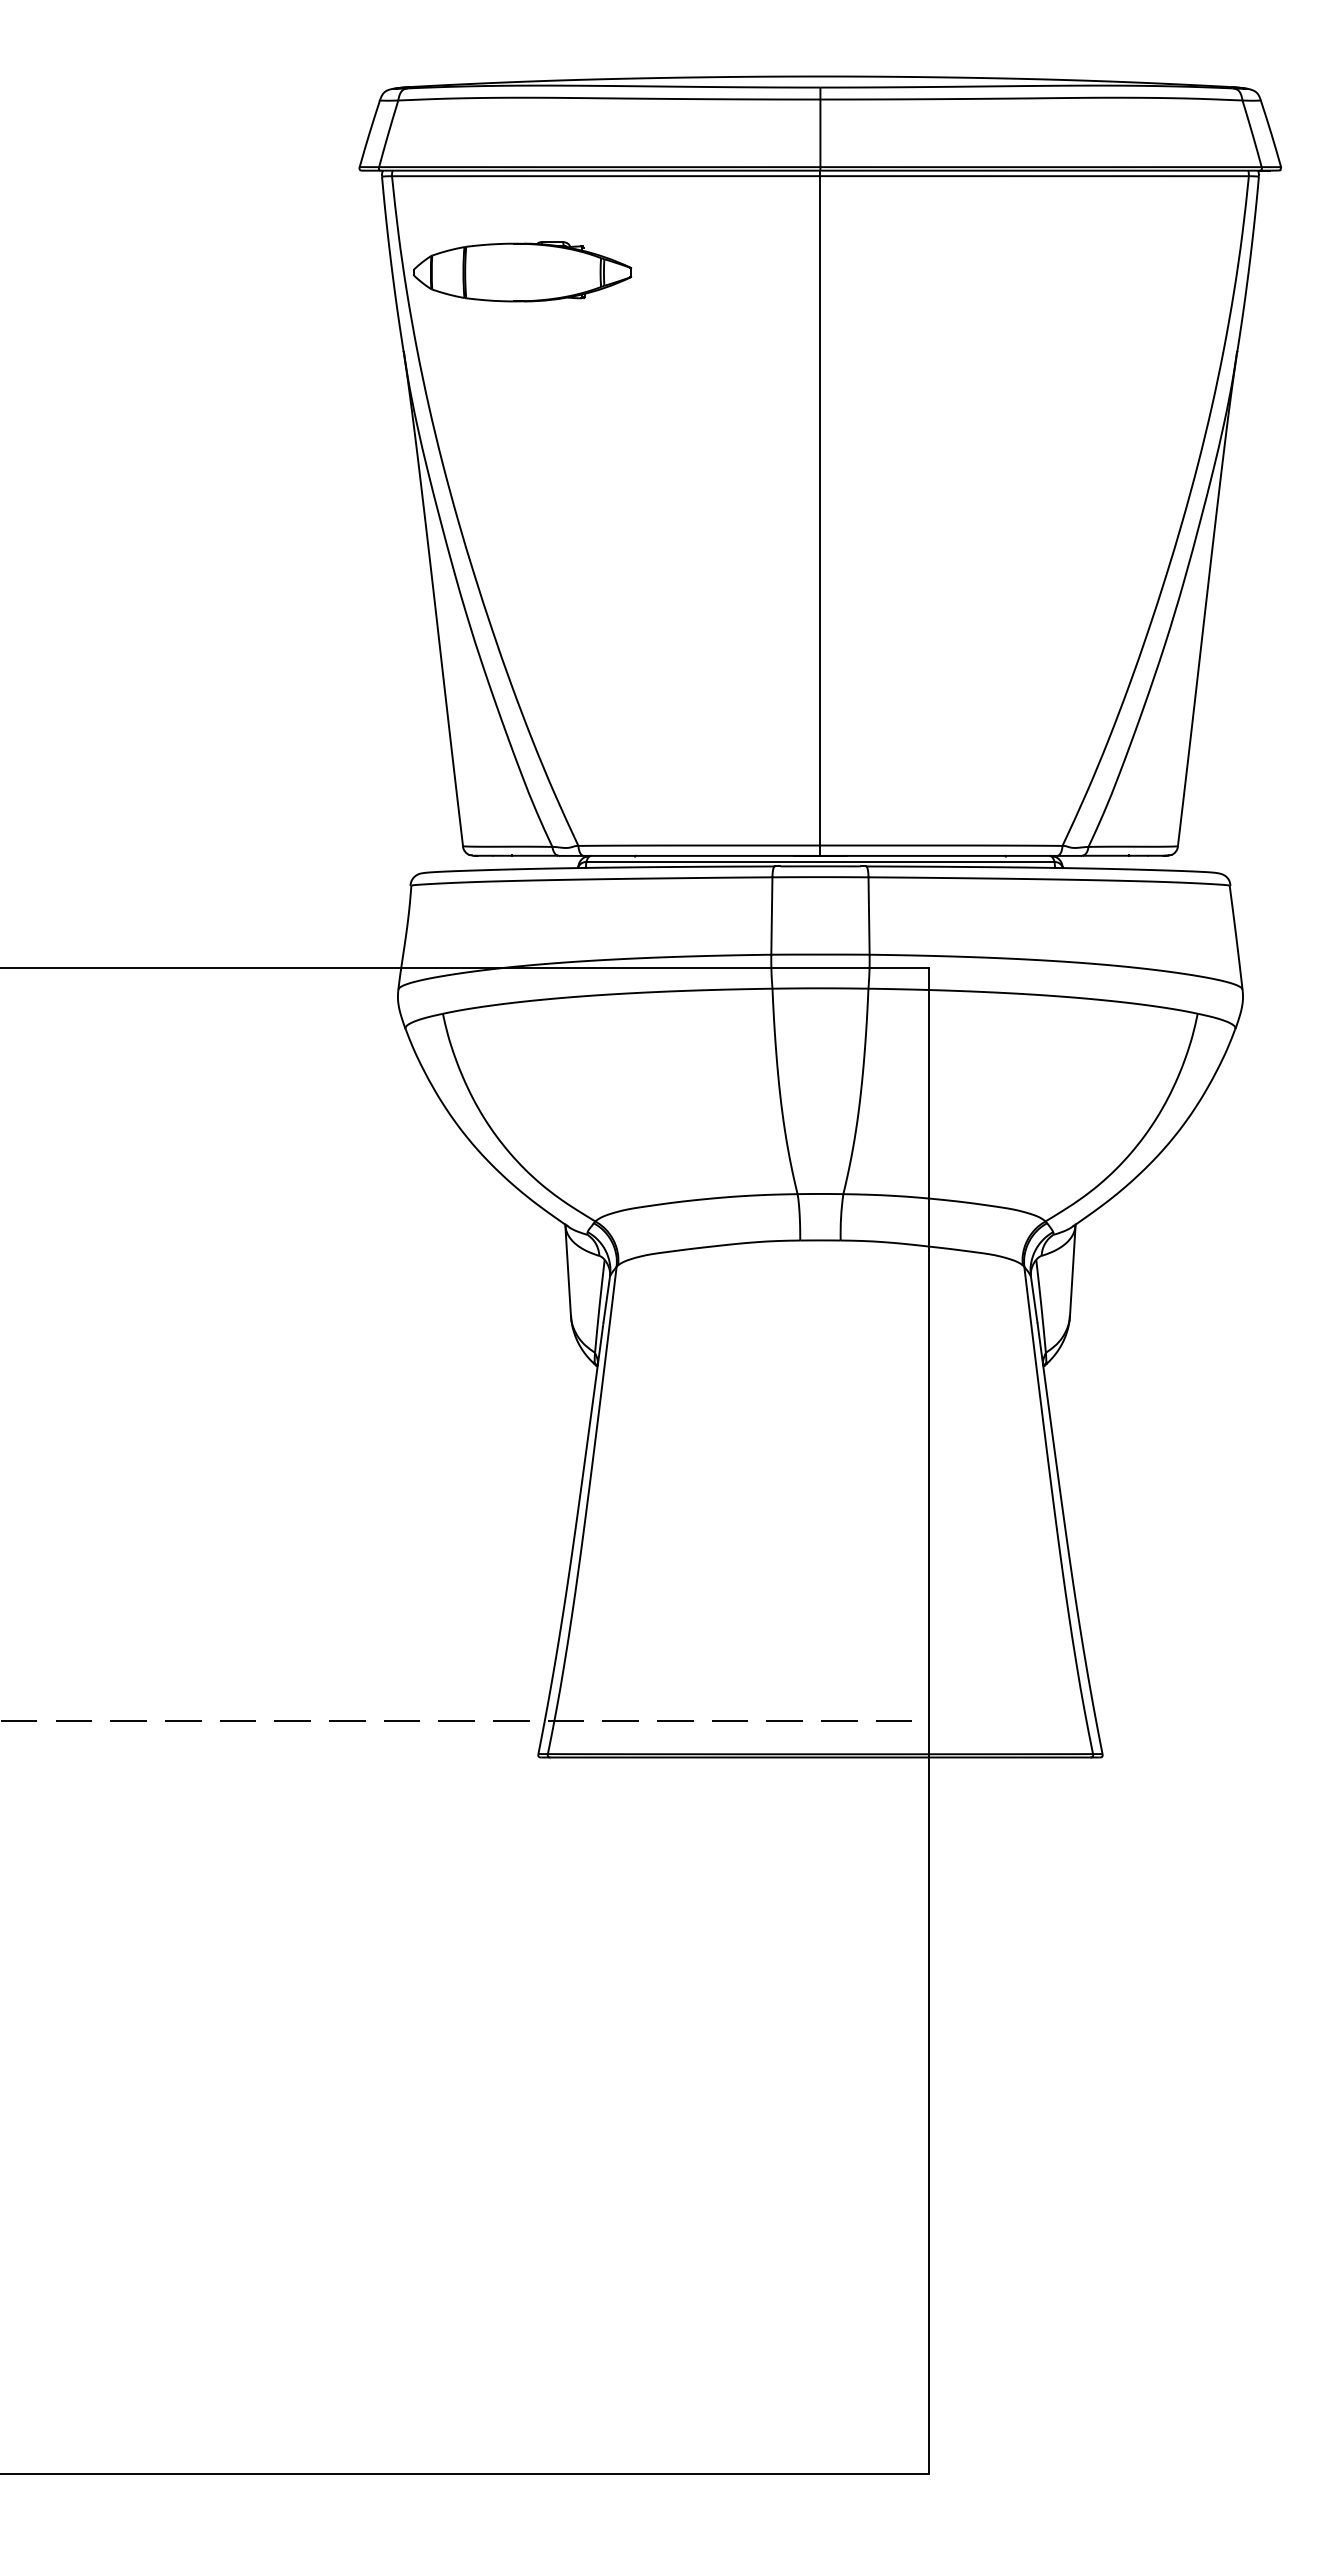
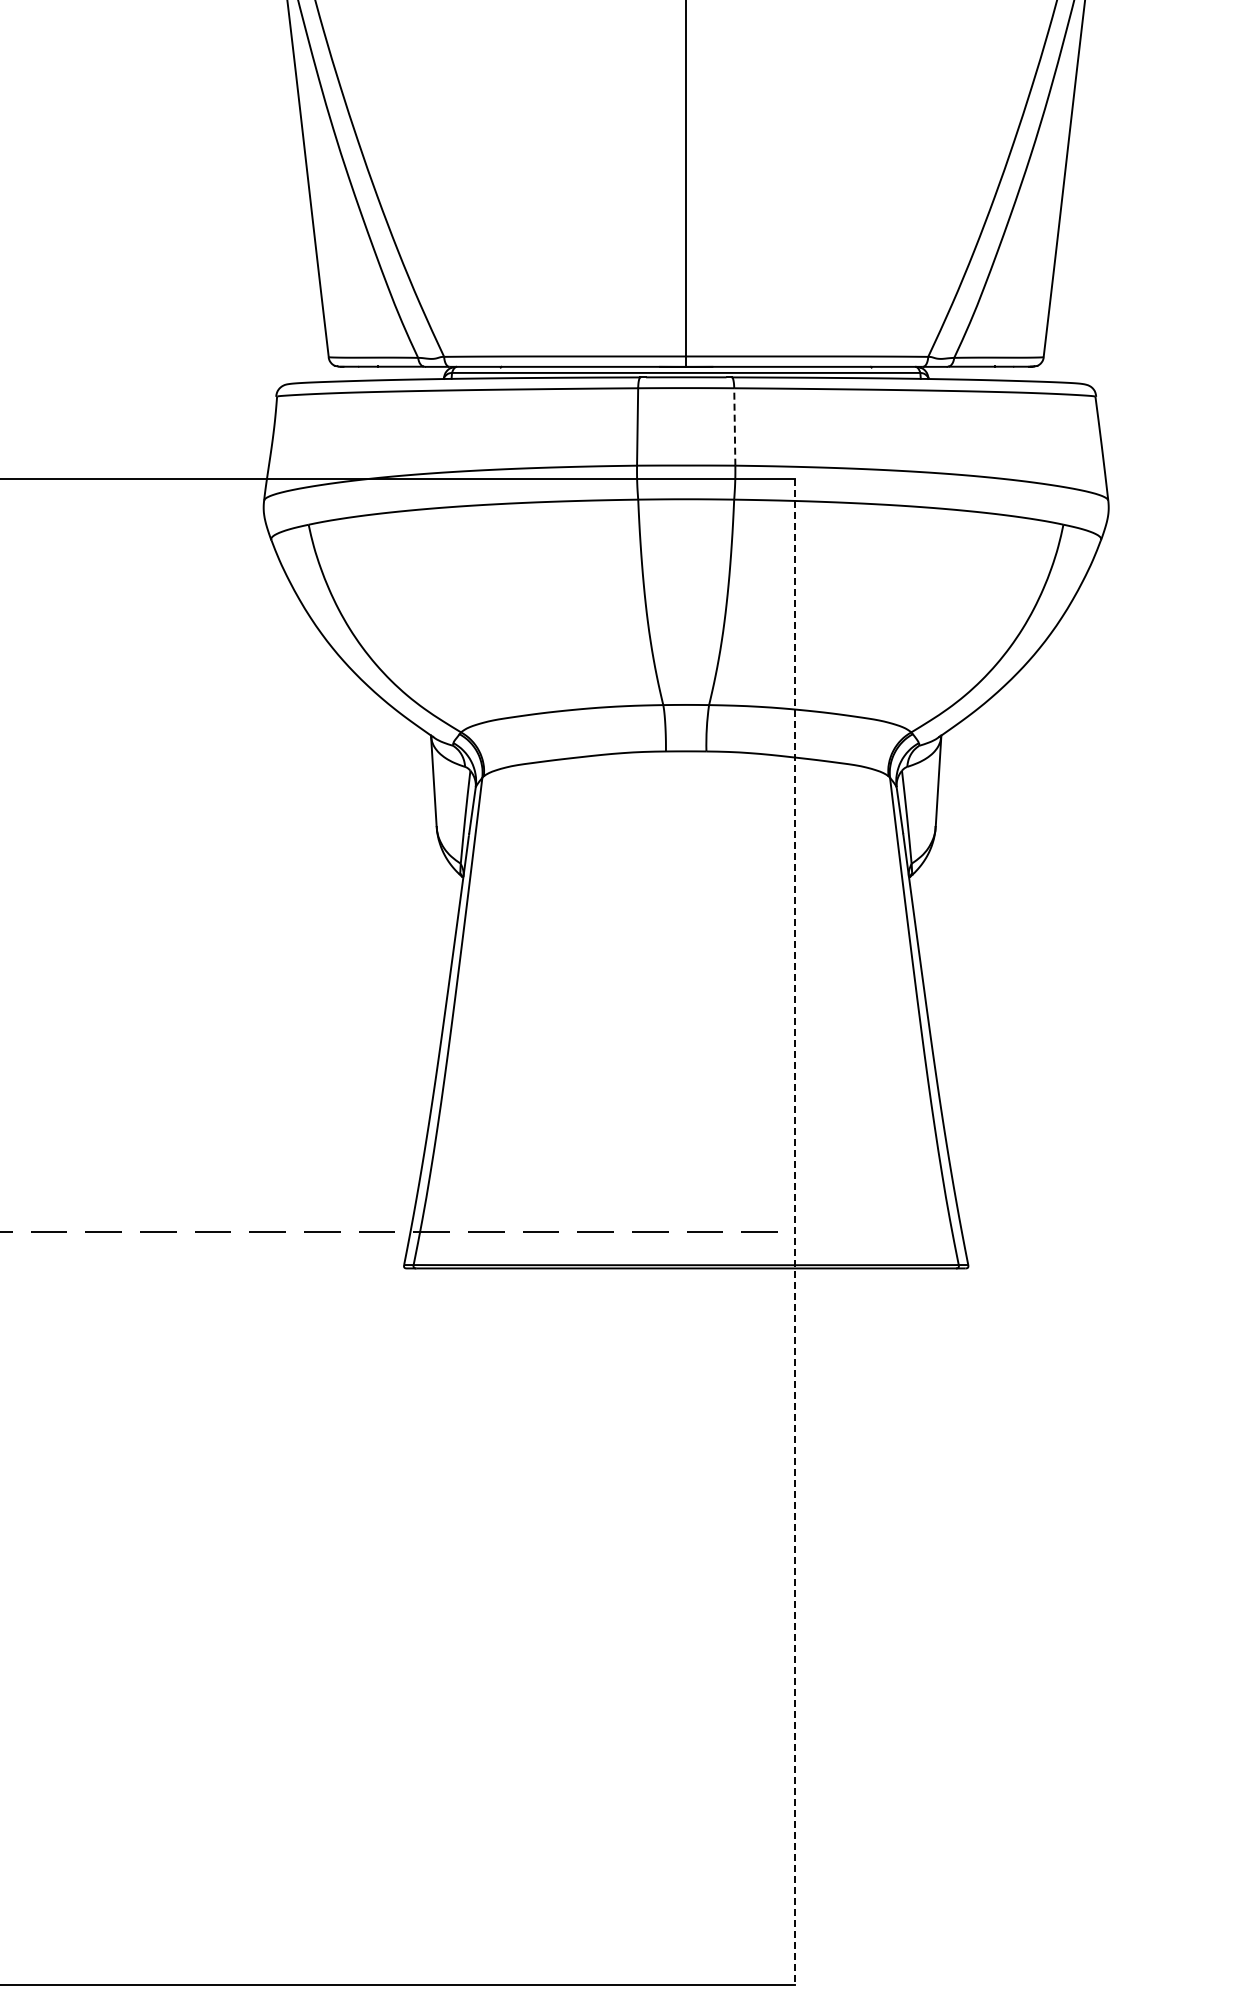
line: (869, 916) -> (735, 427), solid -> dashed
line: (929, 1721) -> (795, 1232), solid -> dashed

